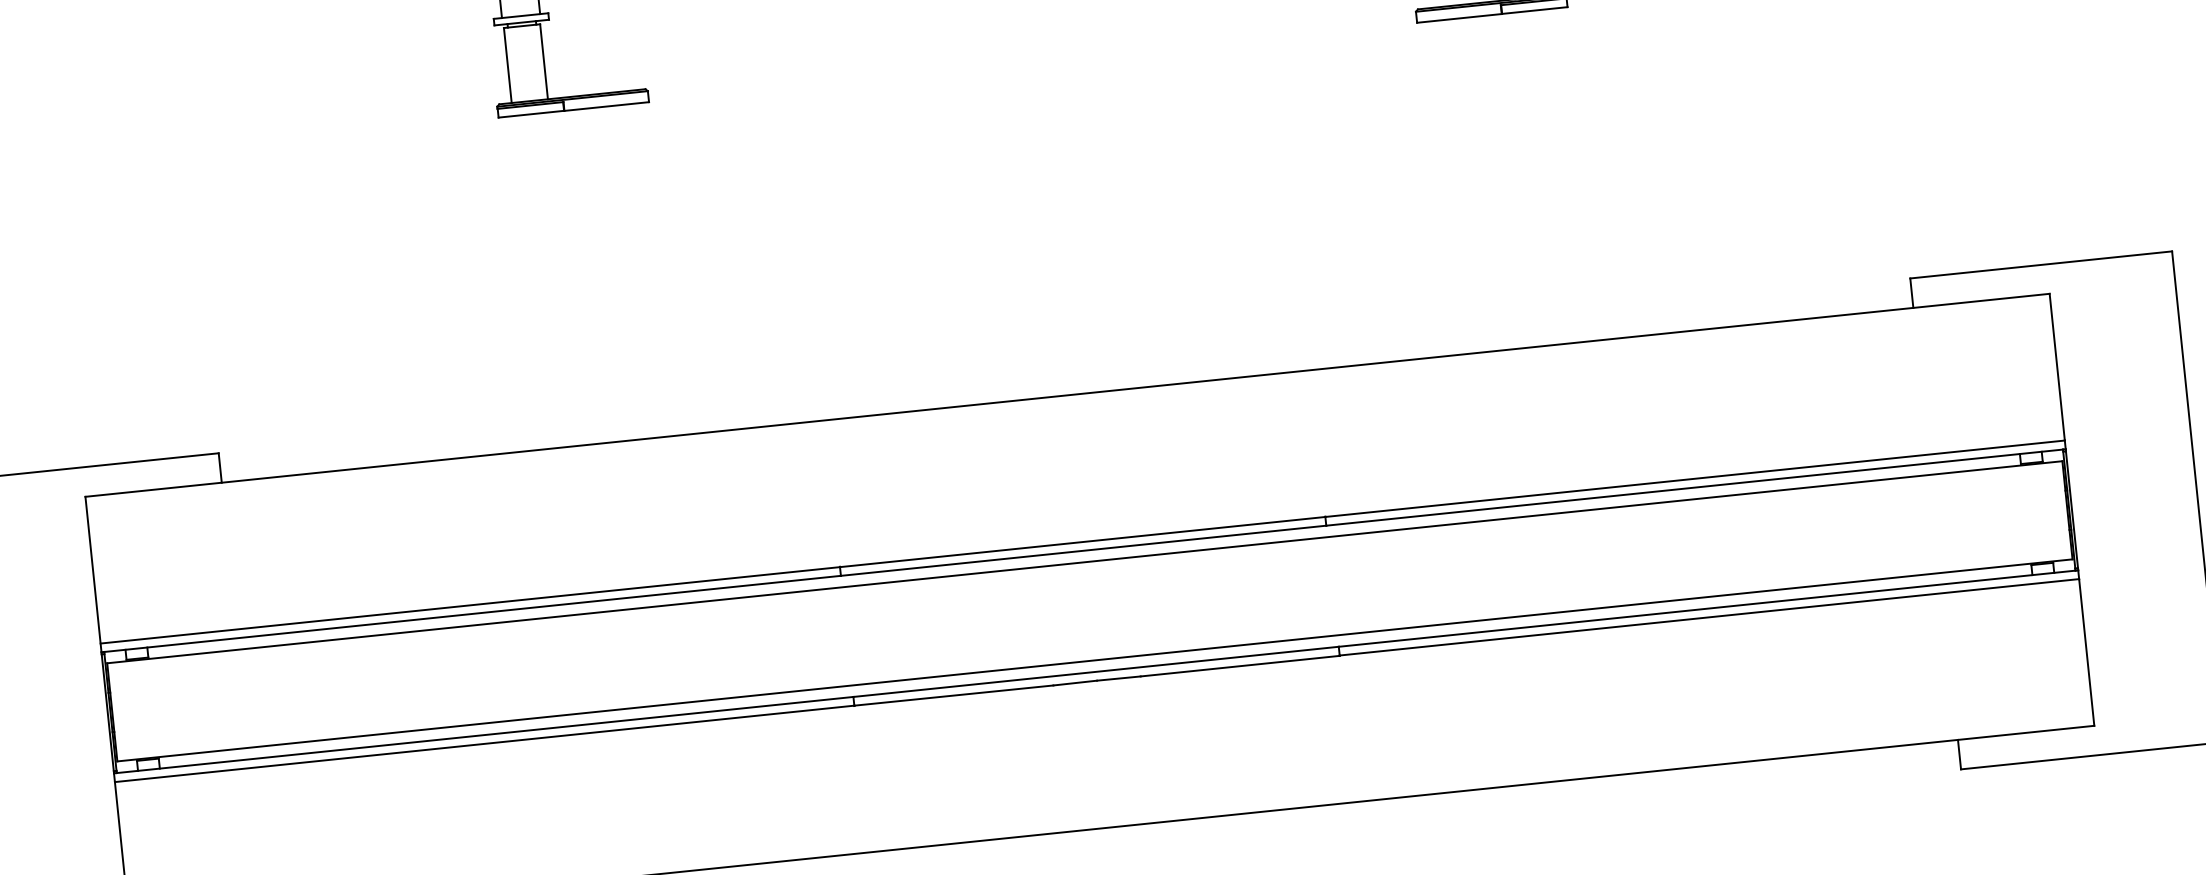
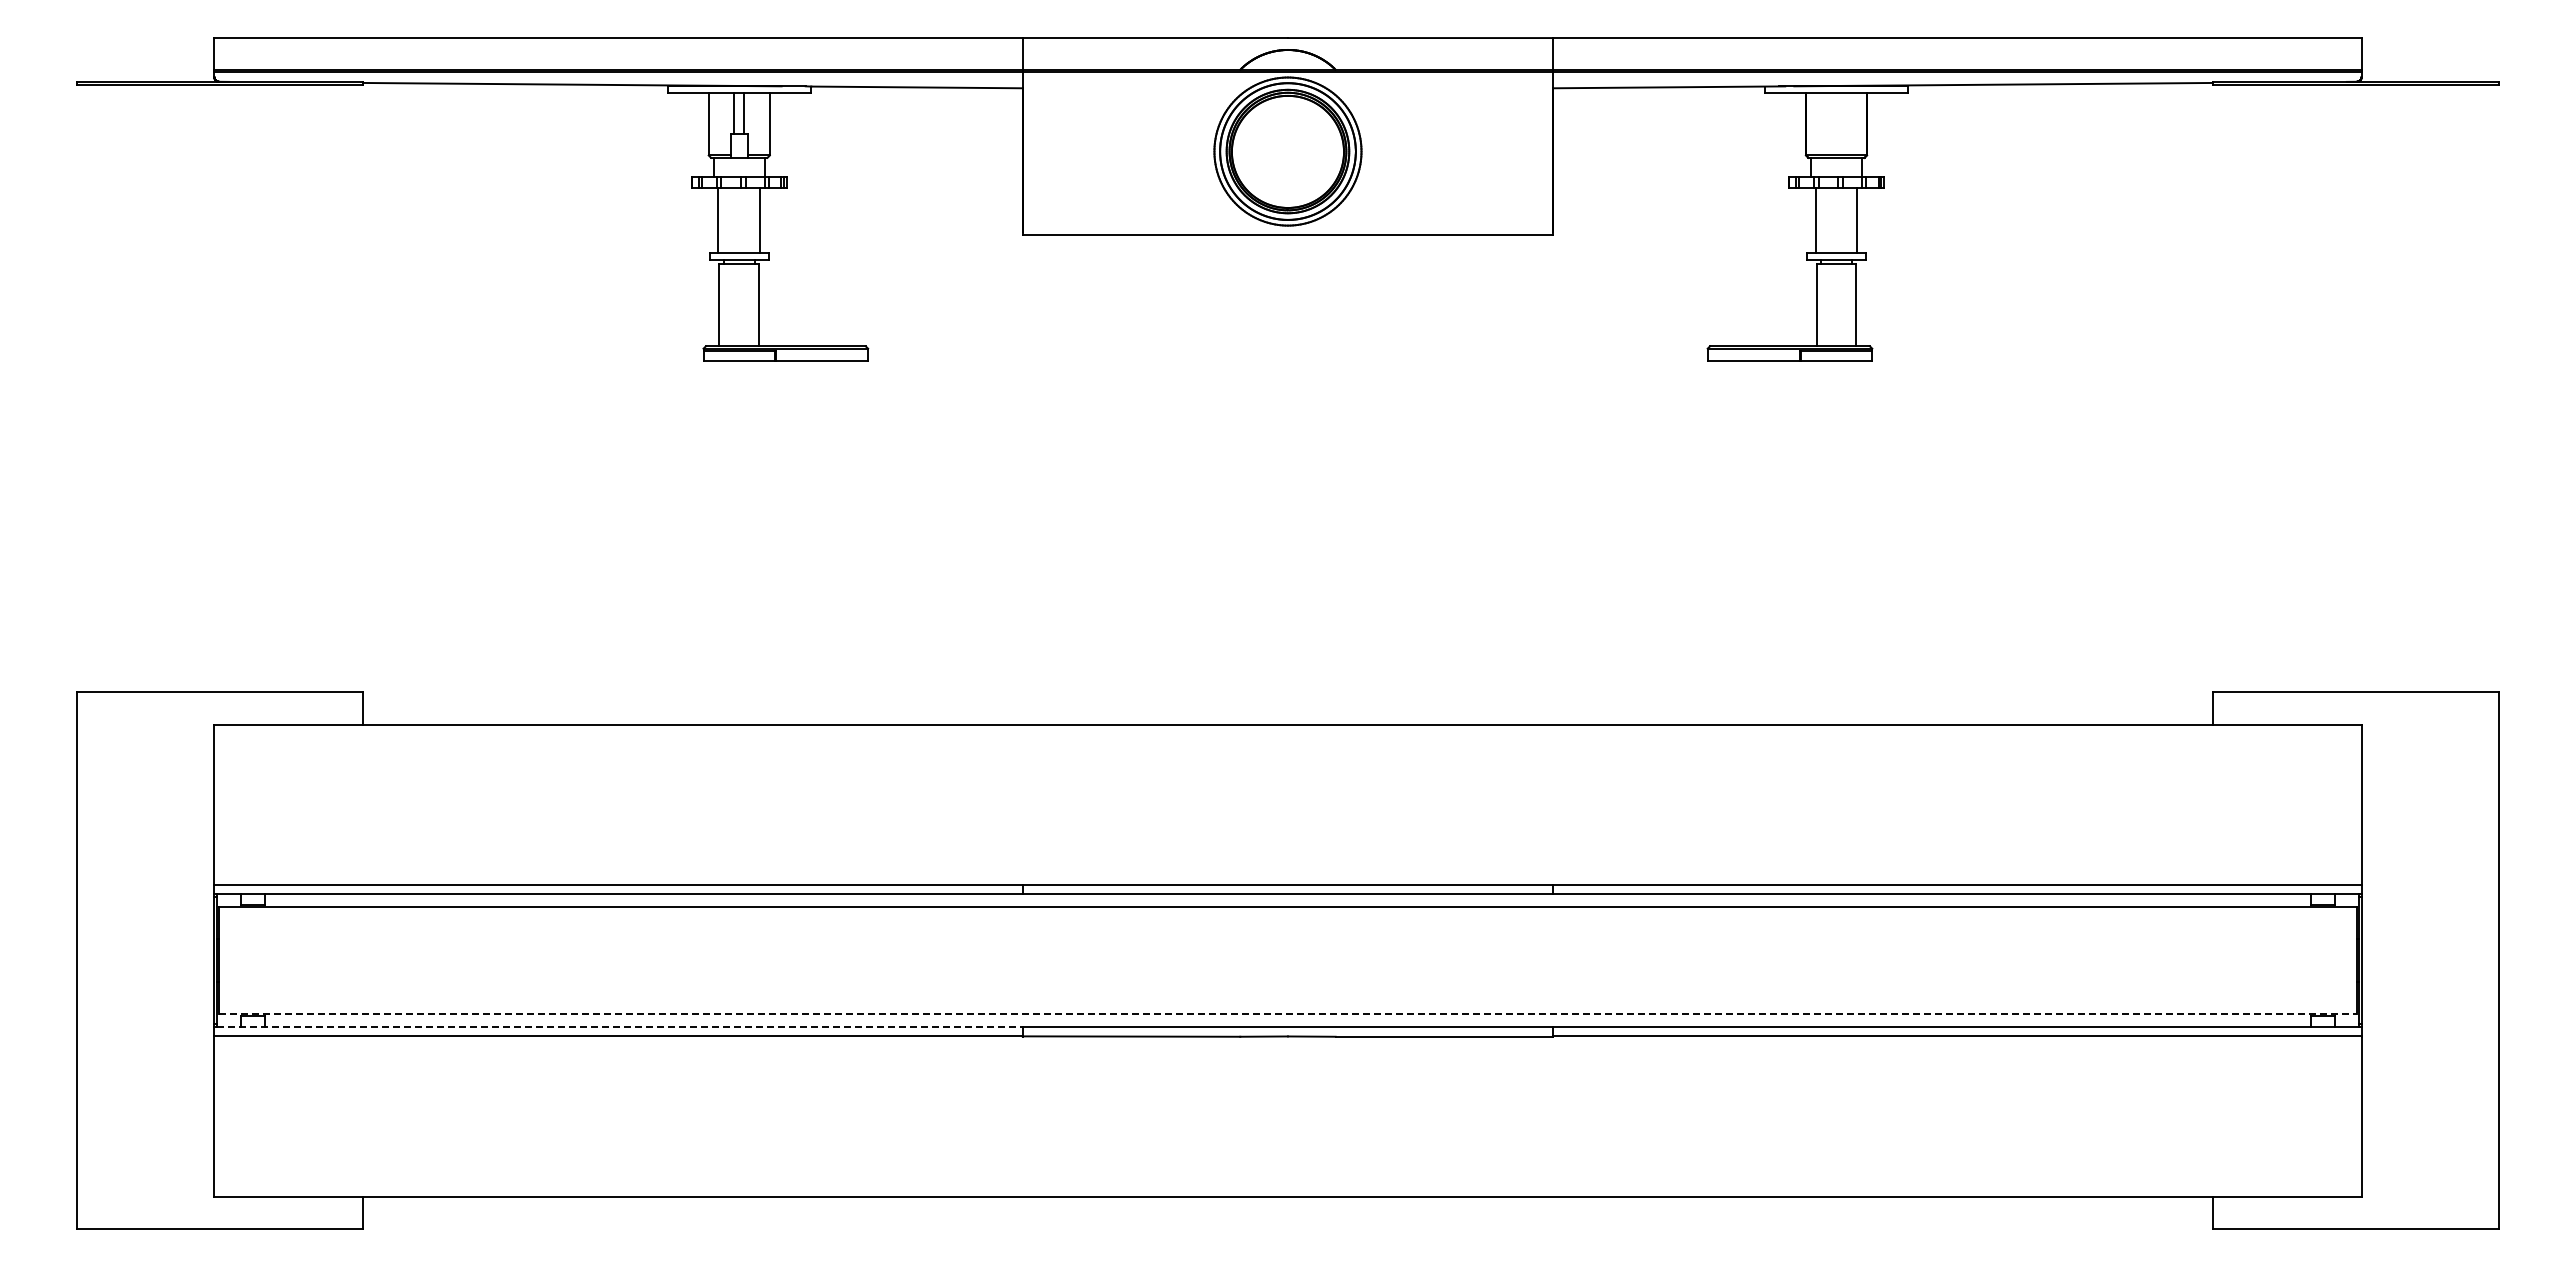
line: (1095, 660) -> (1288, 1014), solid -> dashed
line: (485, 734) -> (620, 1026), solid -> dashed

